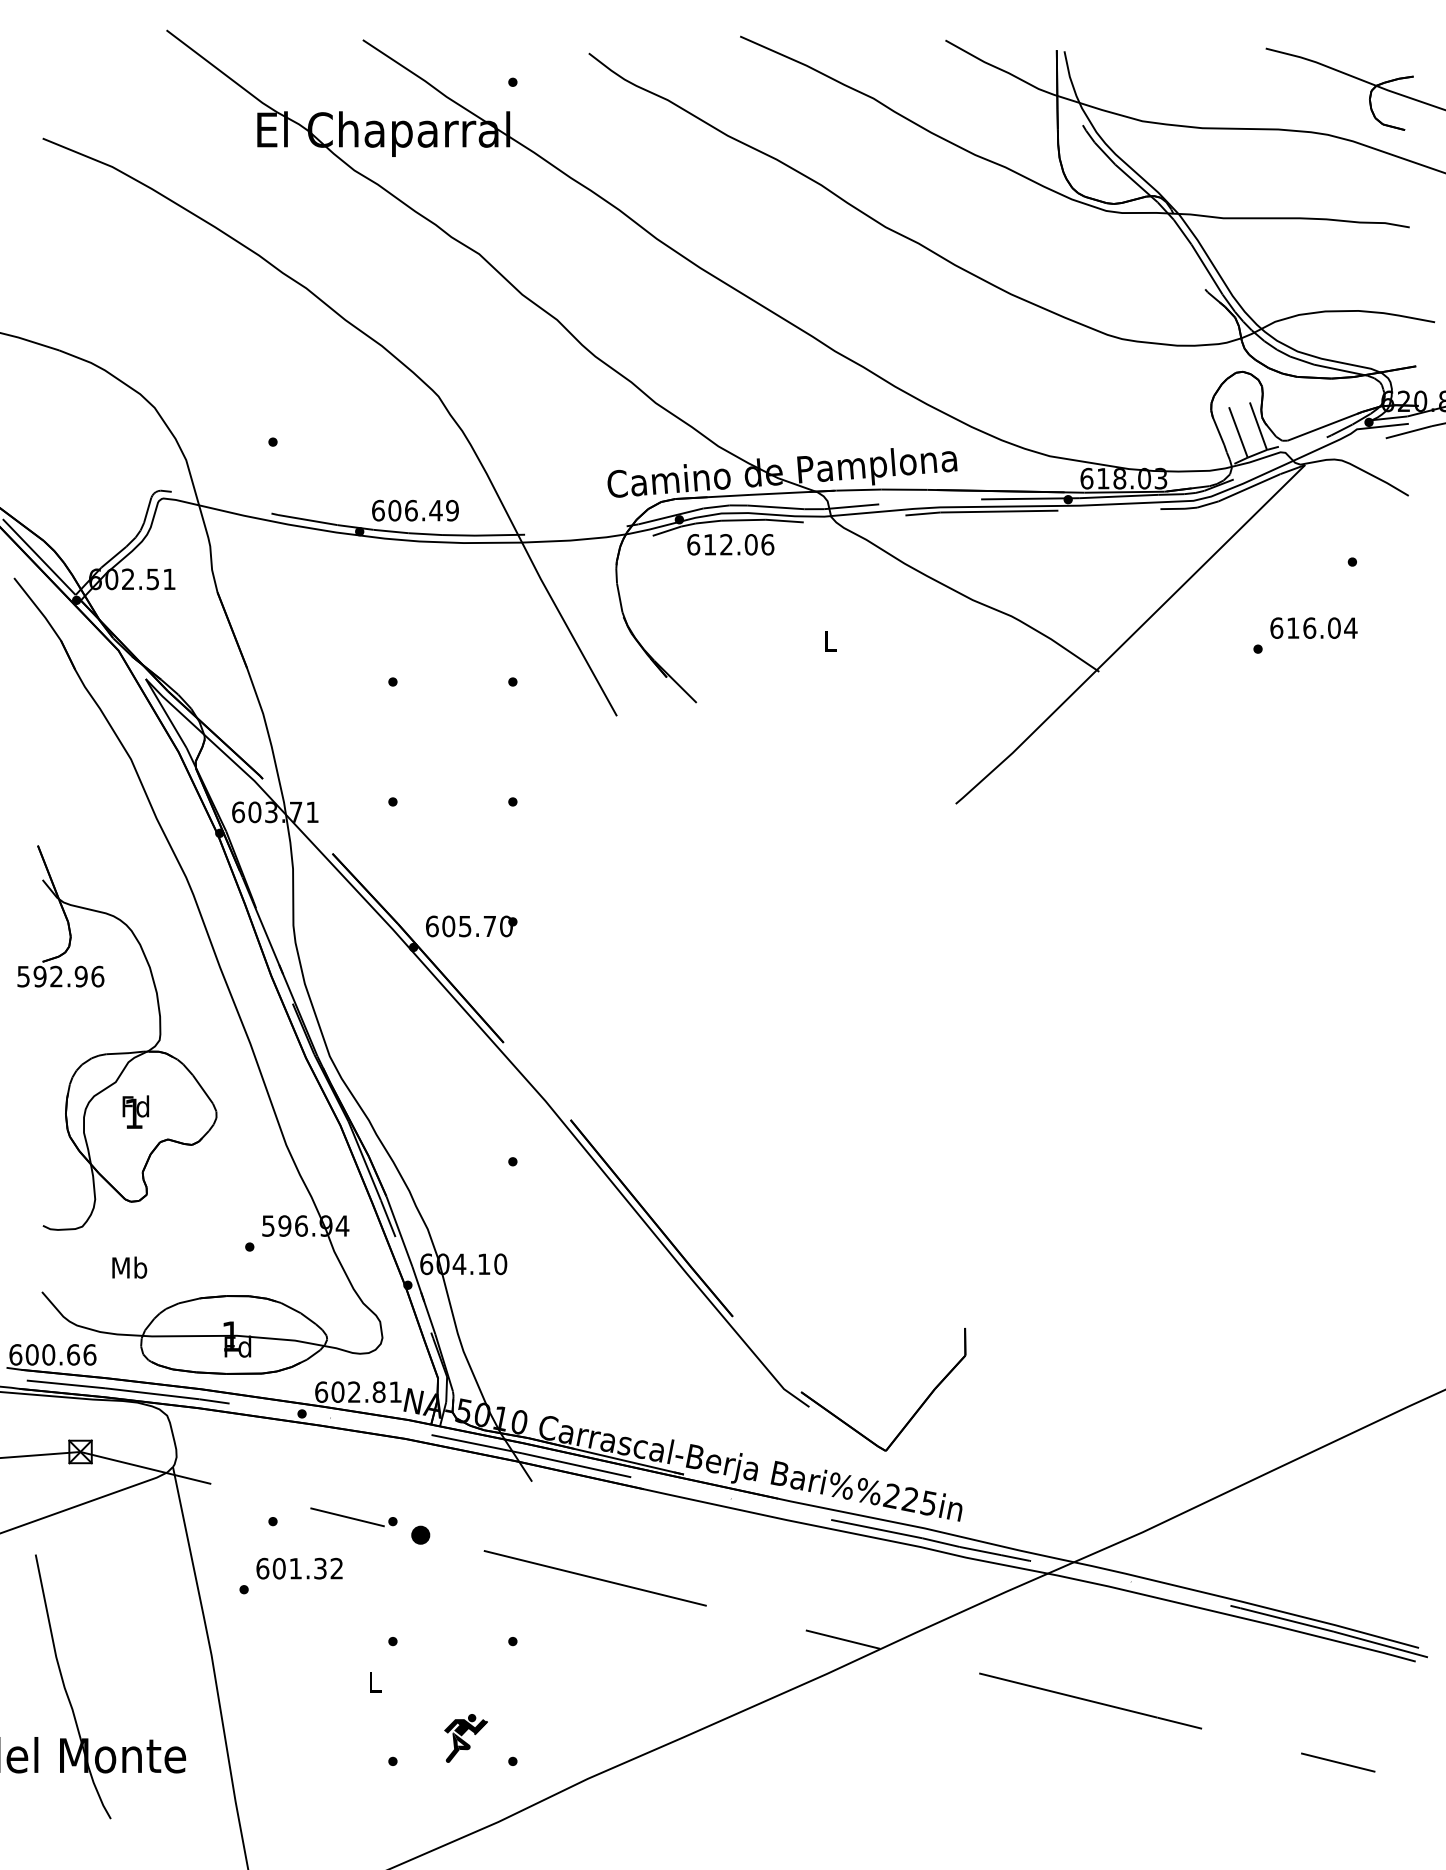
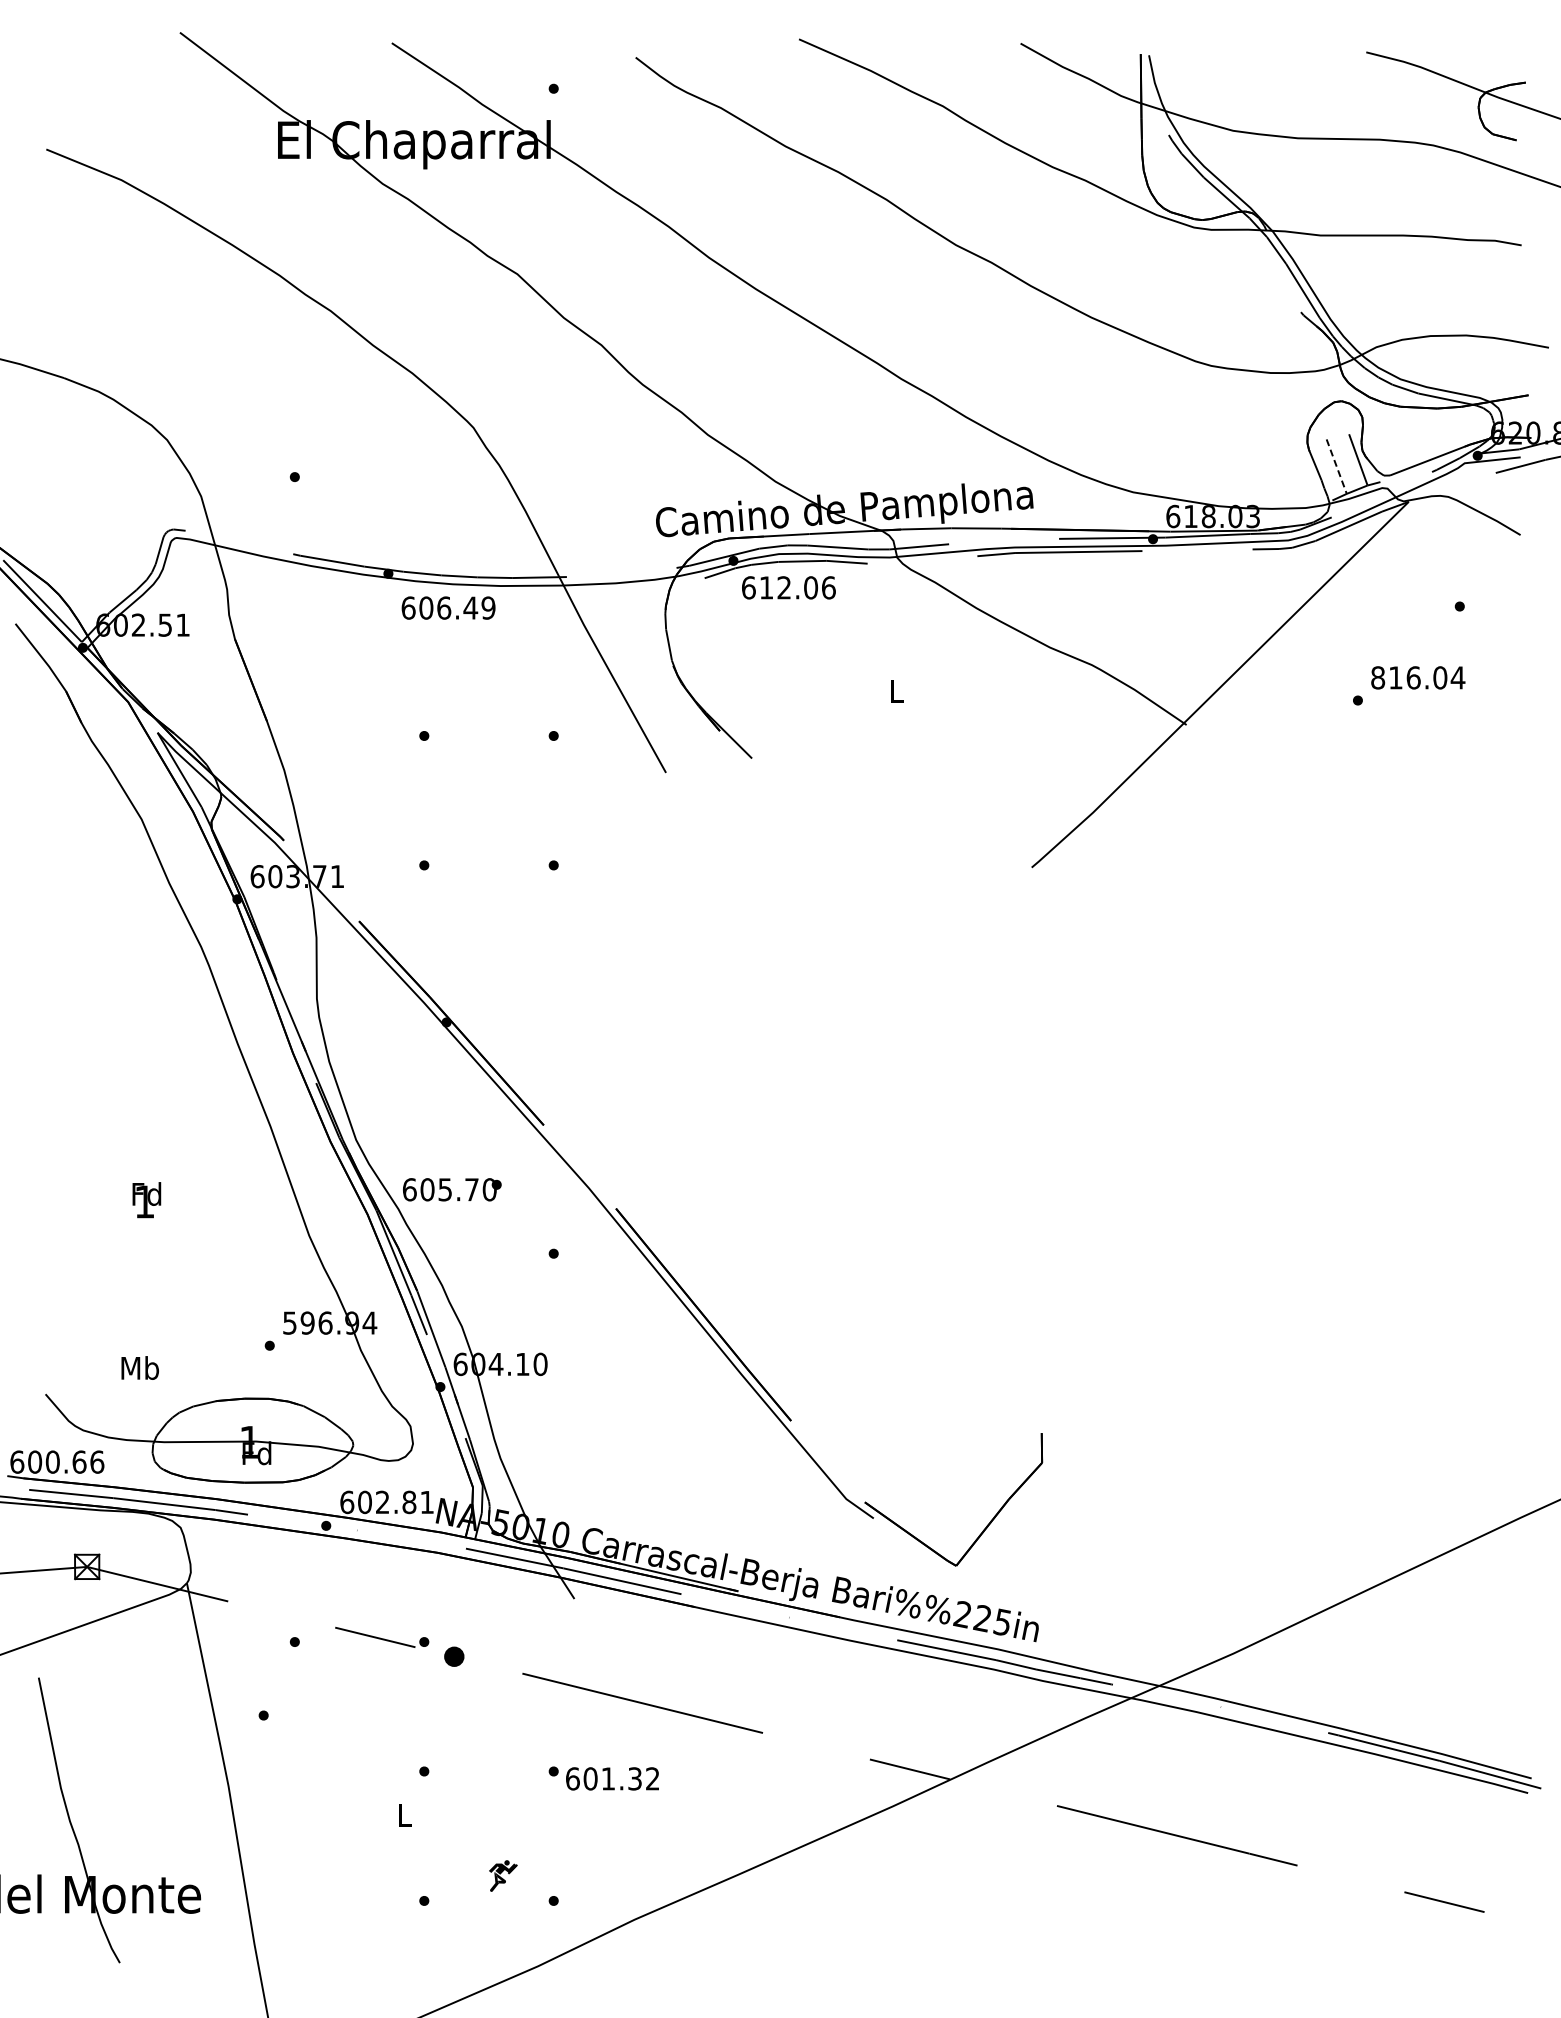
line: (1238, 433) -> (1336, 467), solid -> dashed
text: (415, 510) -> (448, 607), moved
text: (1277, 627) -> (1378, 677), 616.04 -> 816.04
text: (471, 926) -> (452, 1189), moved
part: (117, 1053) -> (126, 1136), removed
text: (299, 1568) -> (612, 1778), moved
part: (465, 1737) -> (502, 1875), size x0.6

